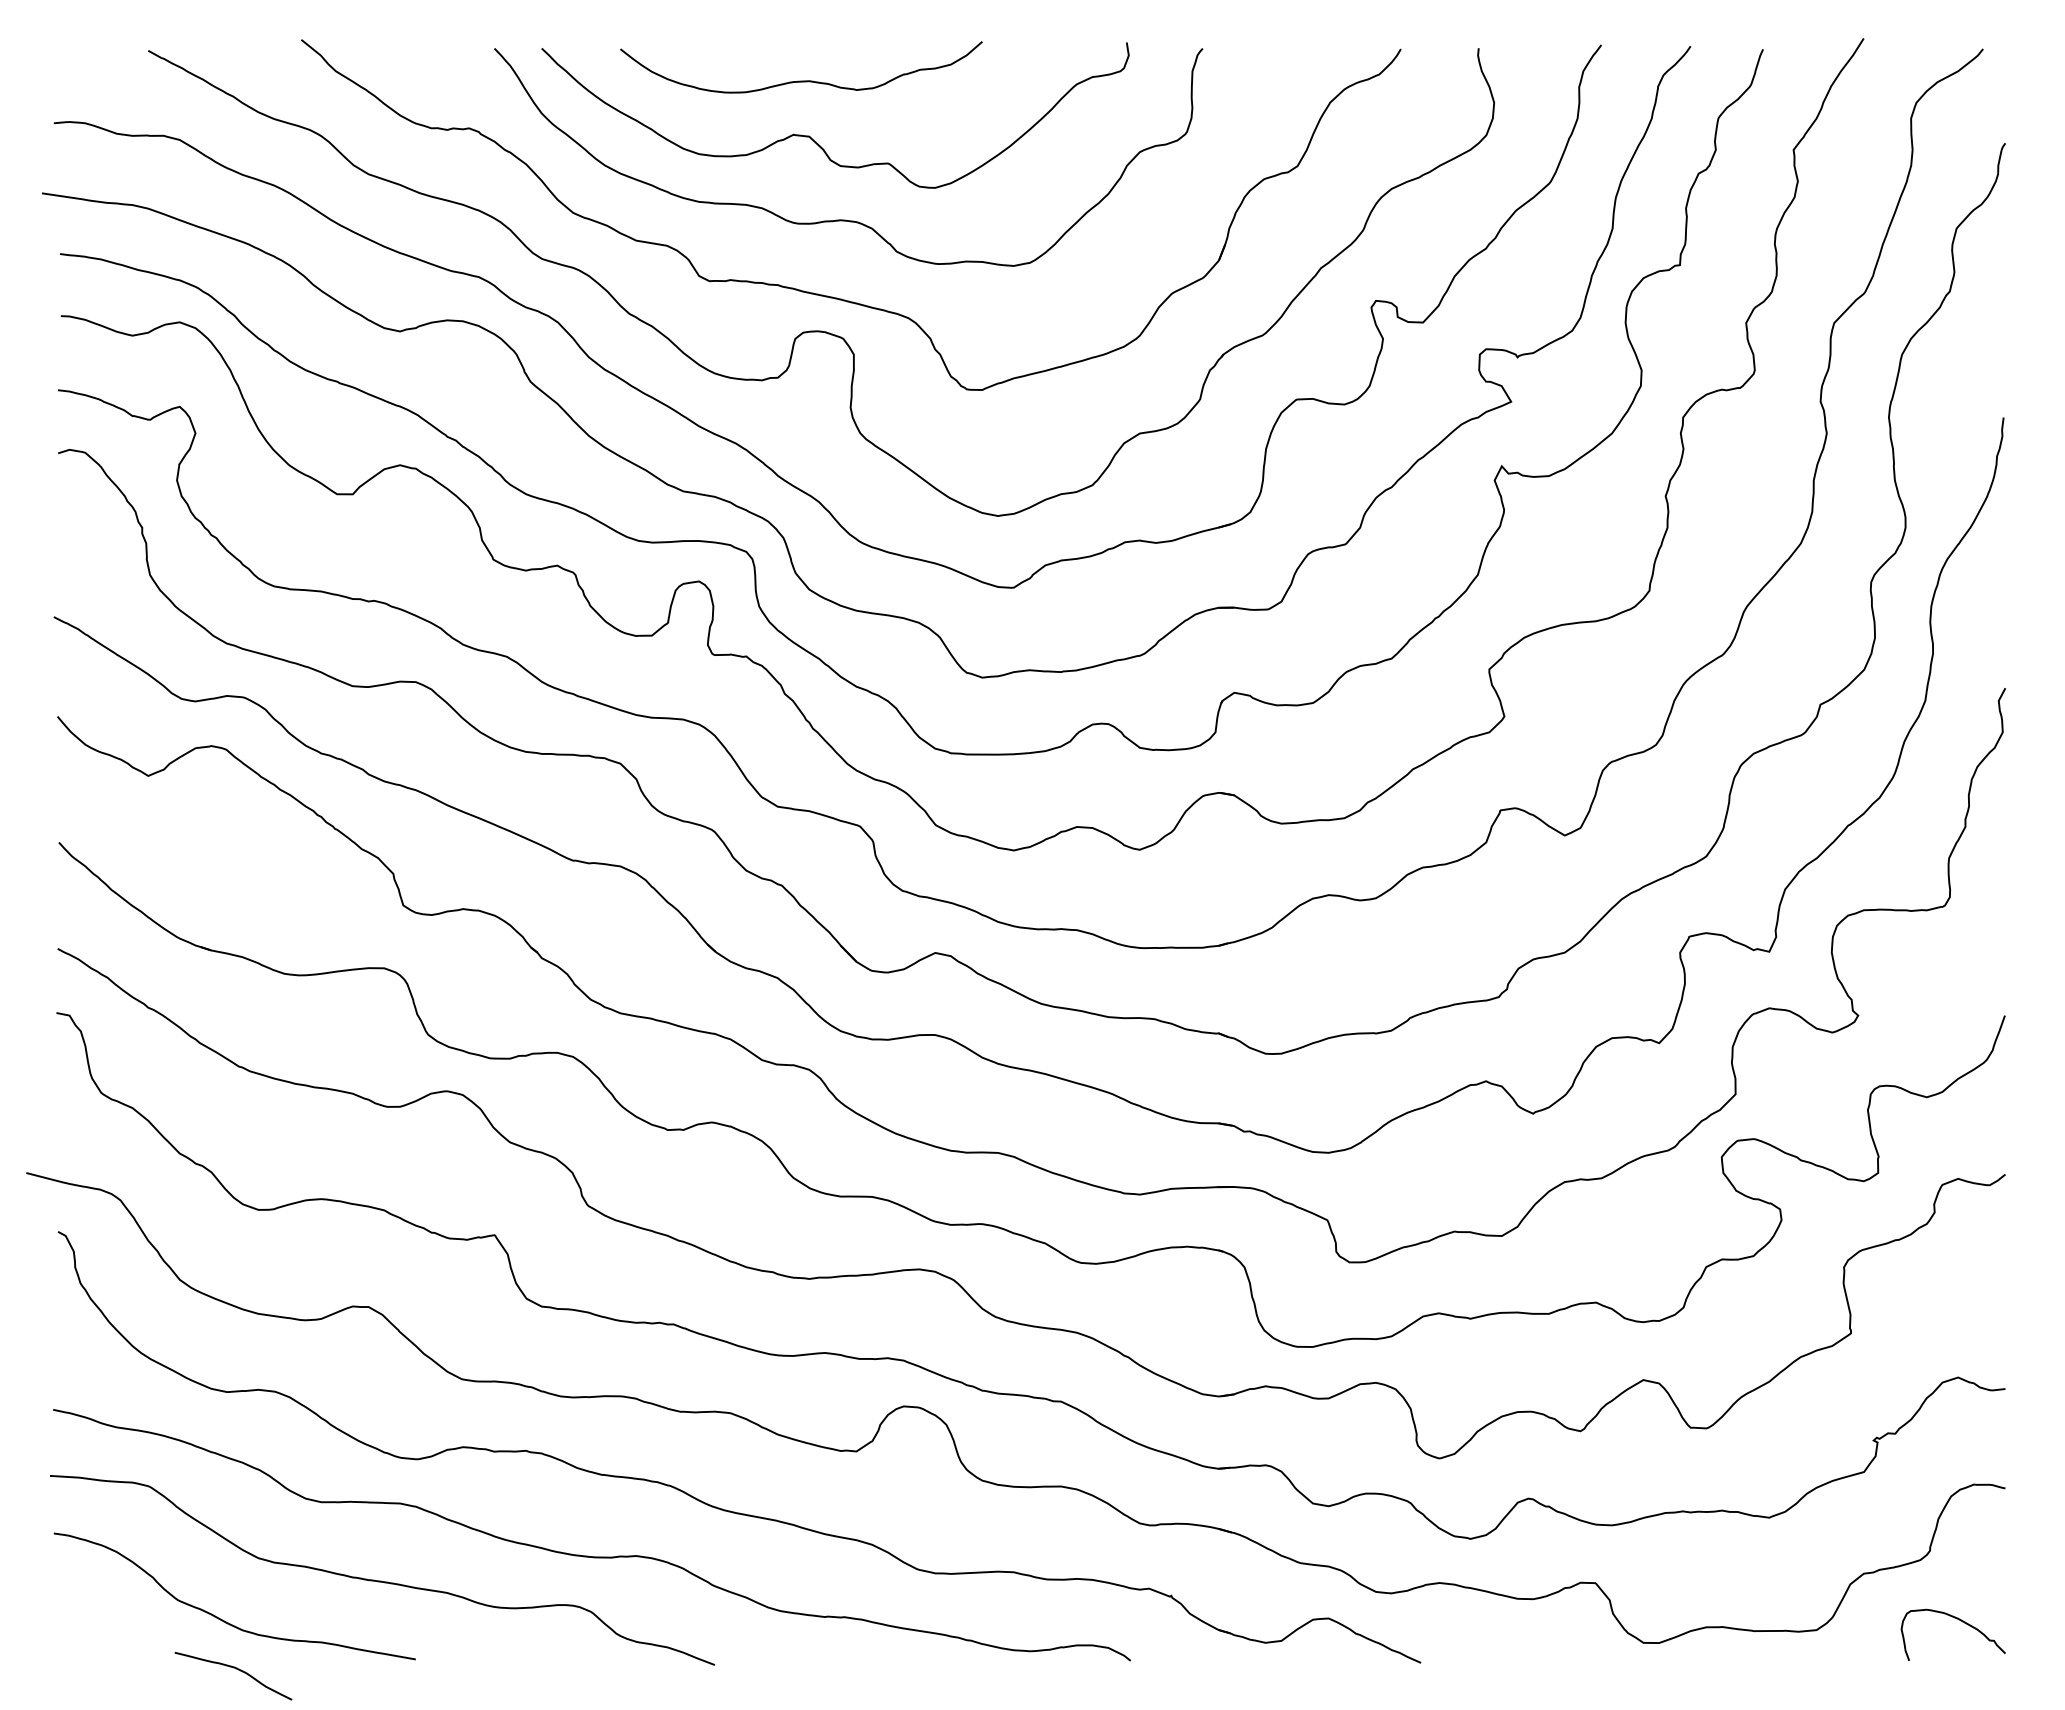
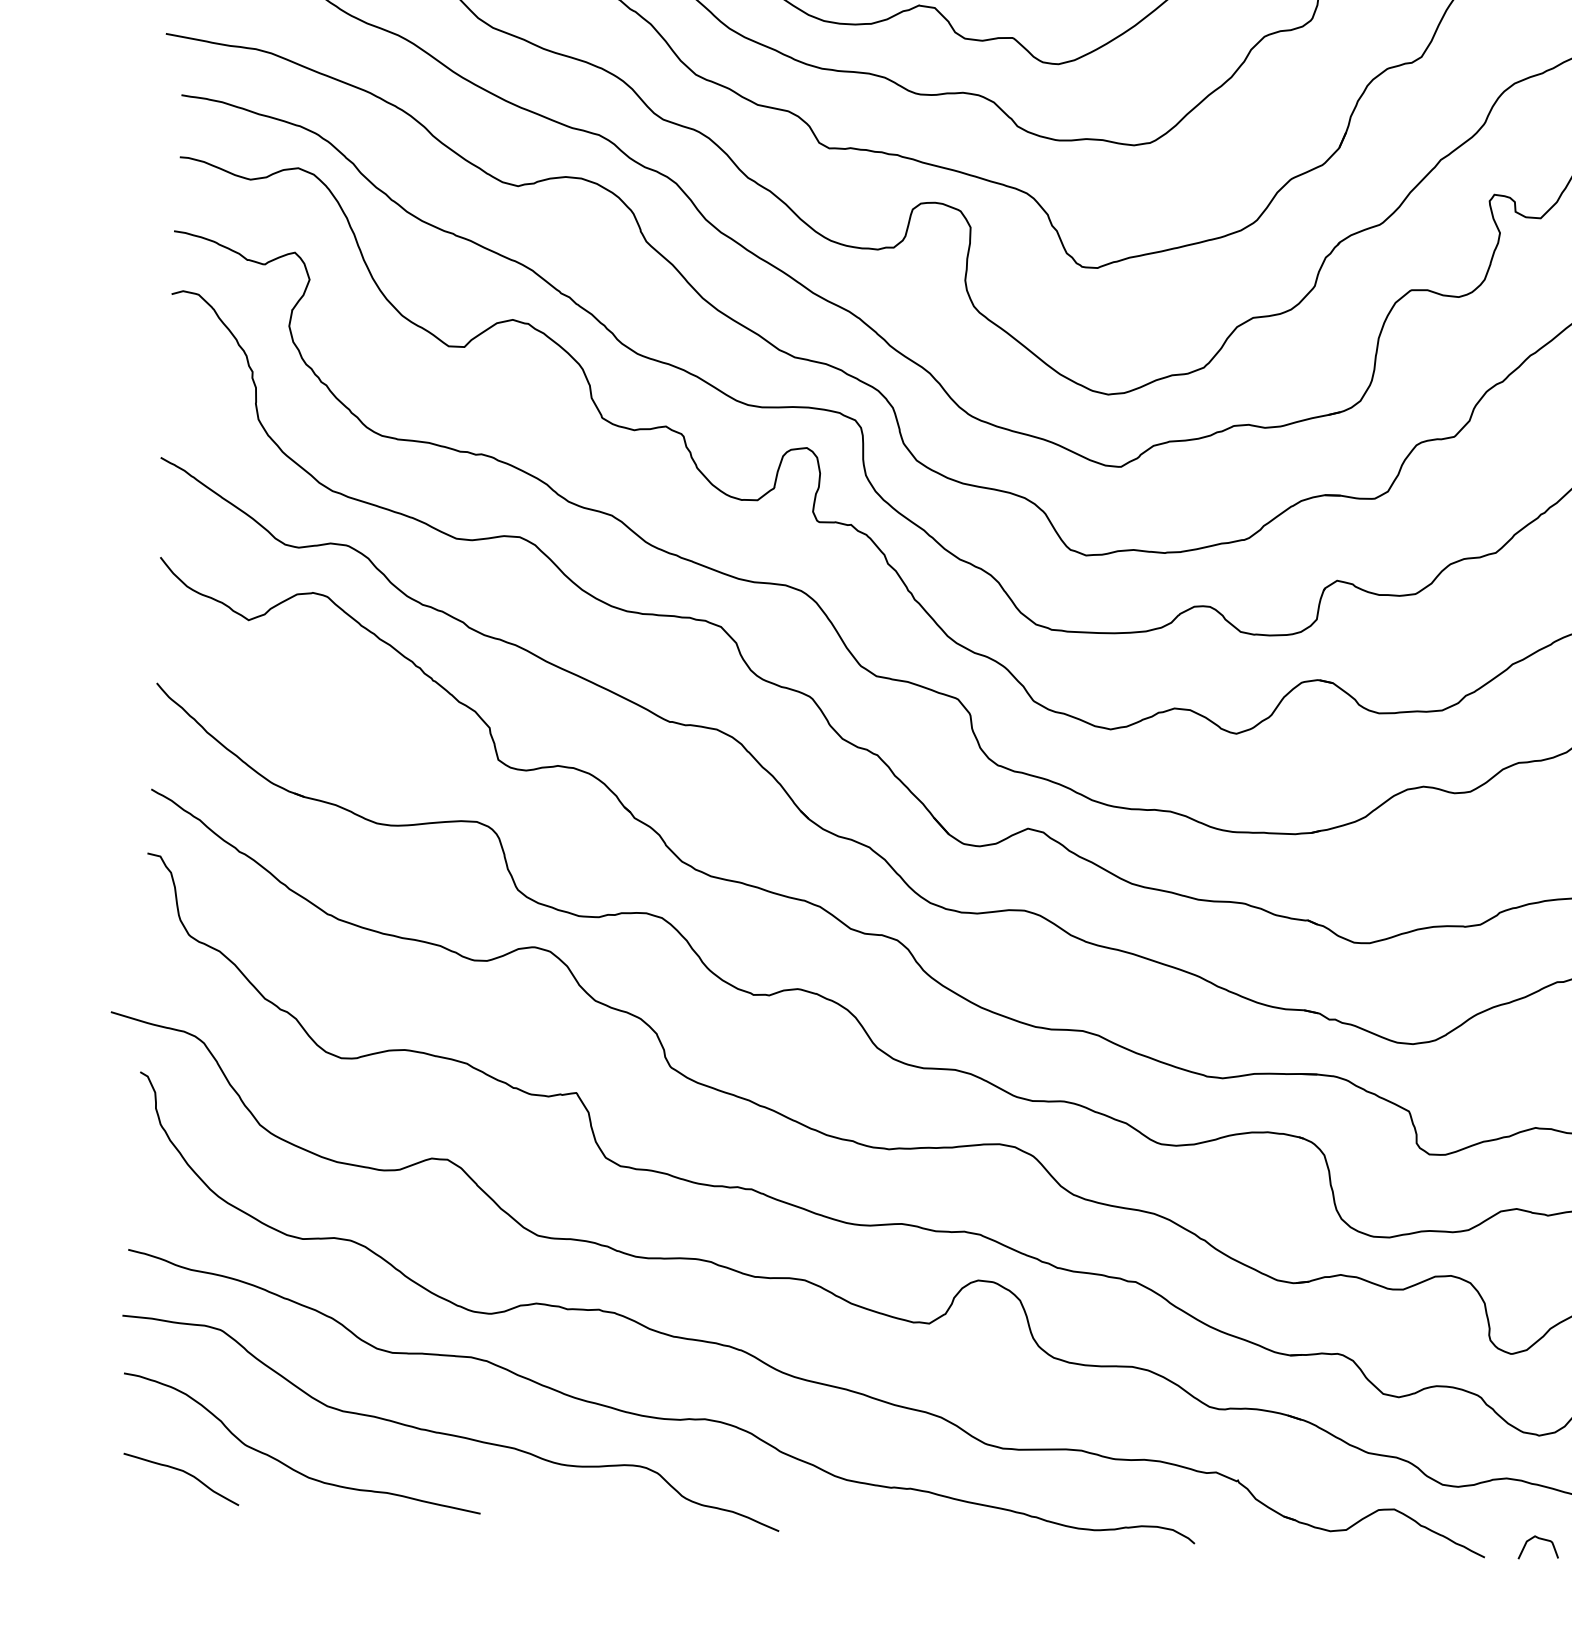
curve: (1474, 1642) -> (1539, 1539), added
curve: (236, 1669) -> (184, 1472), moved

